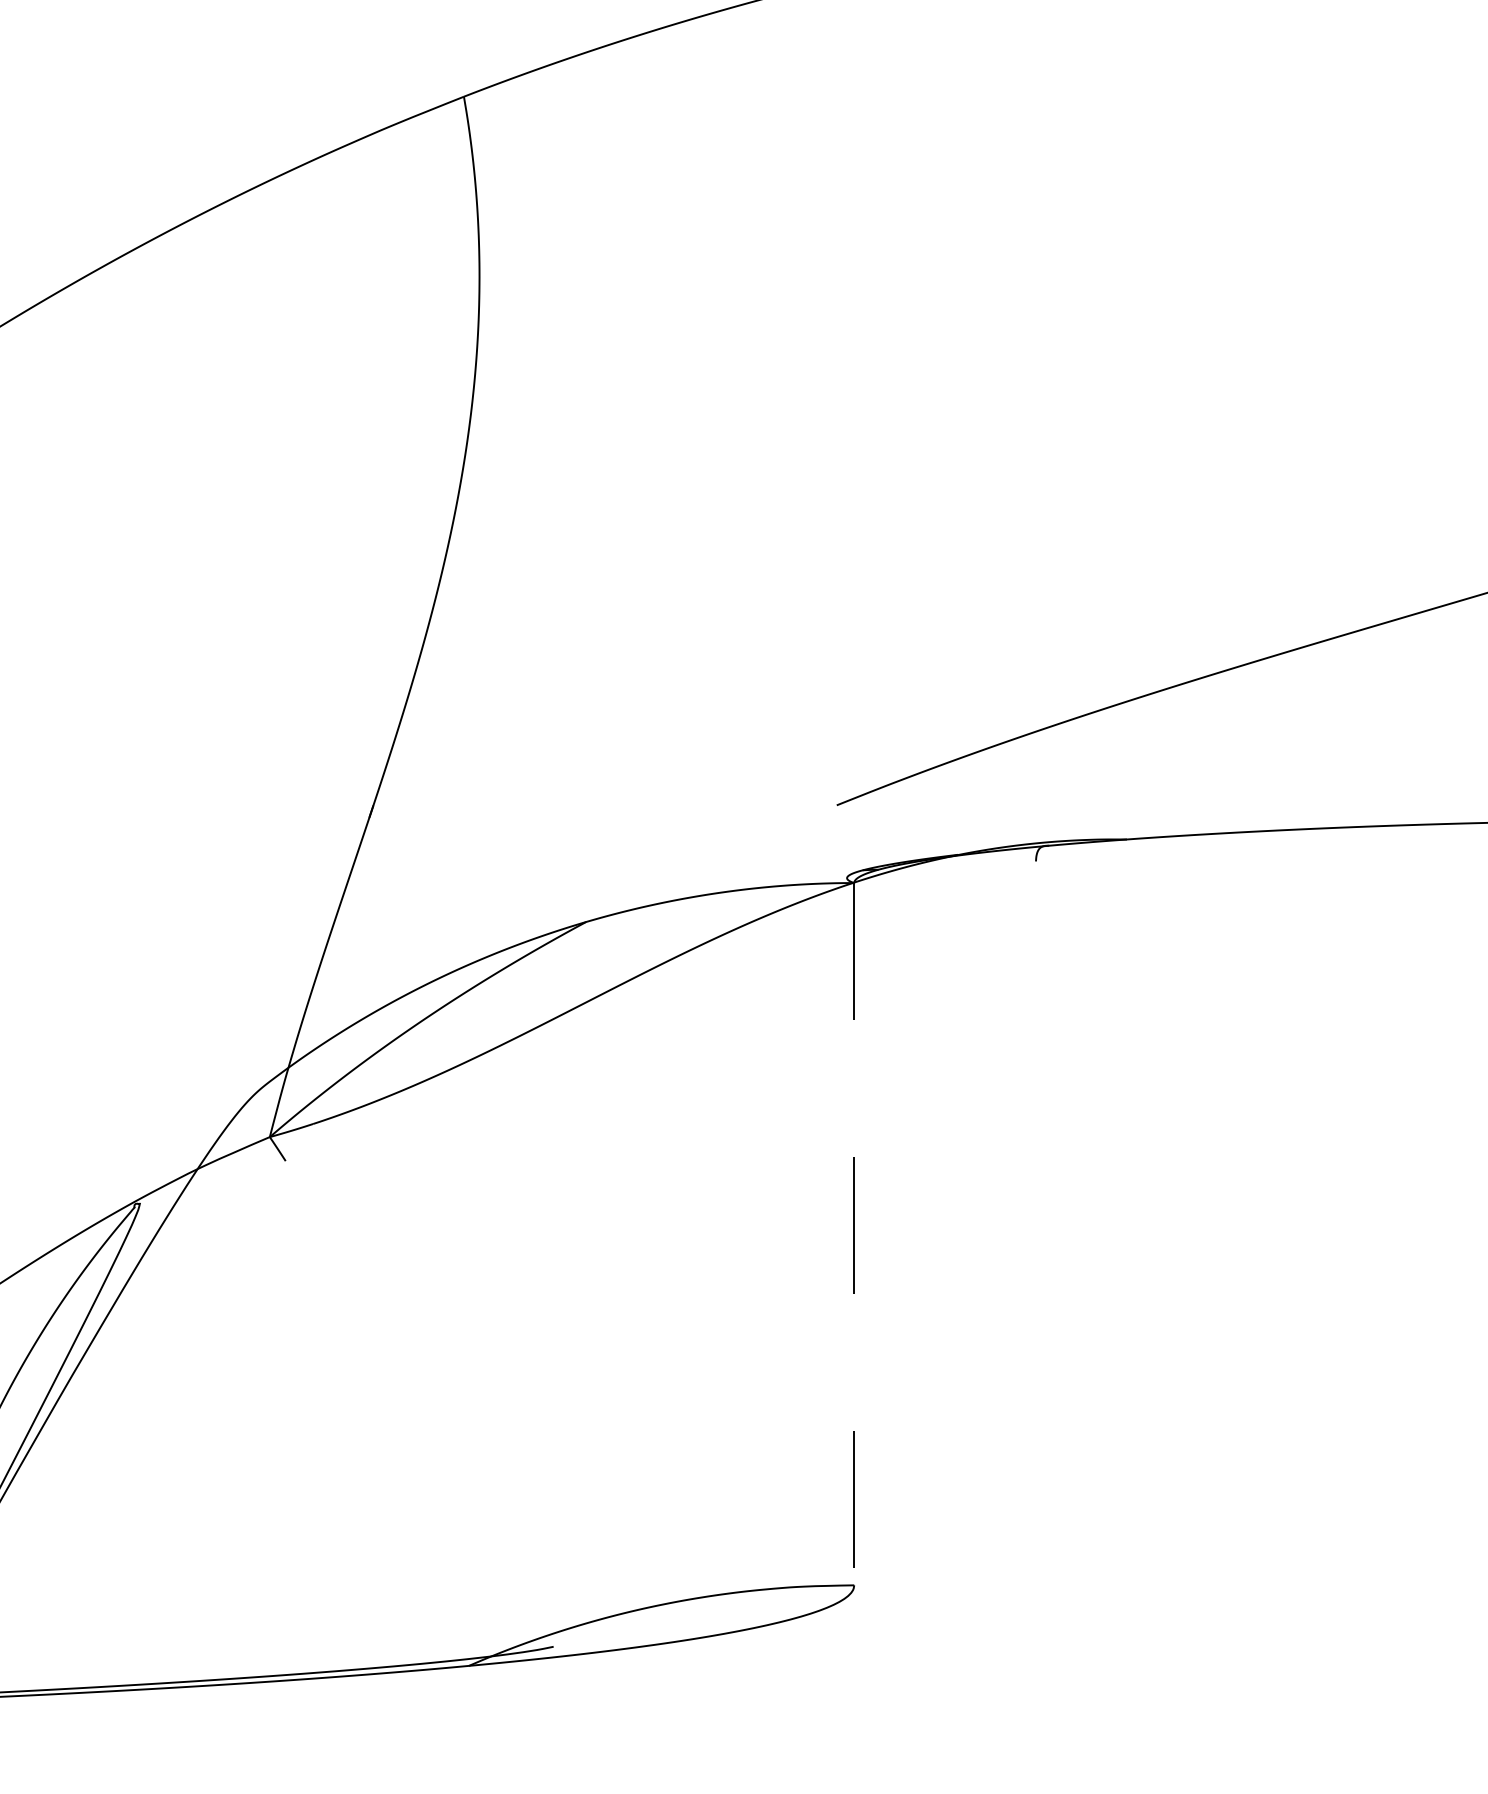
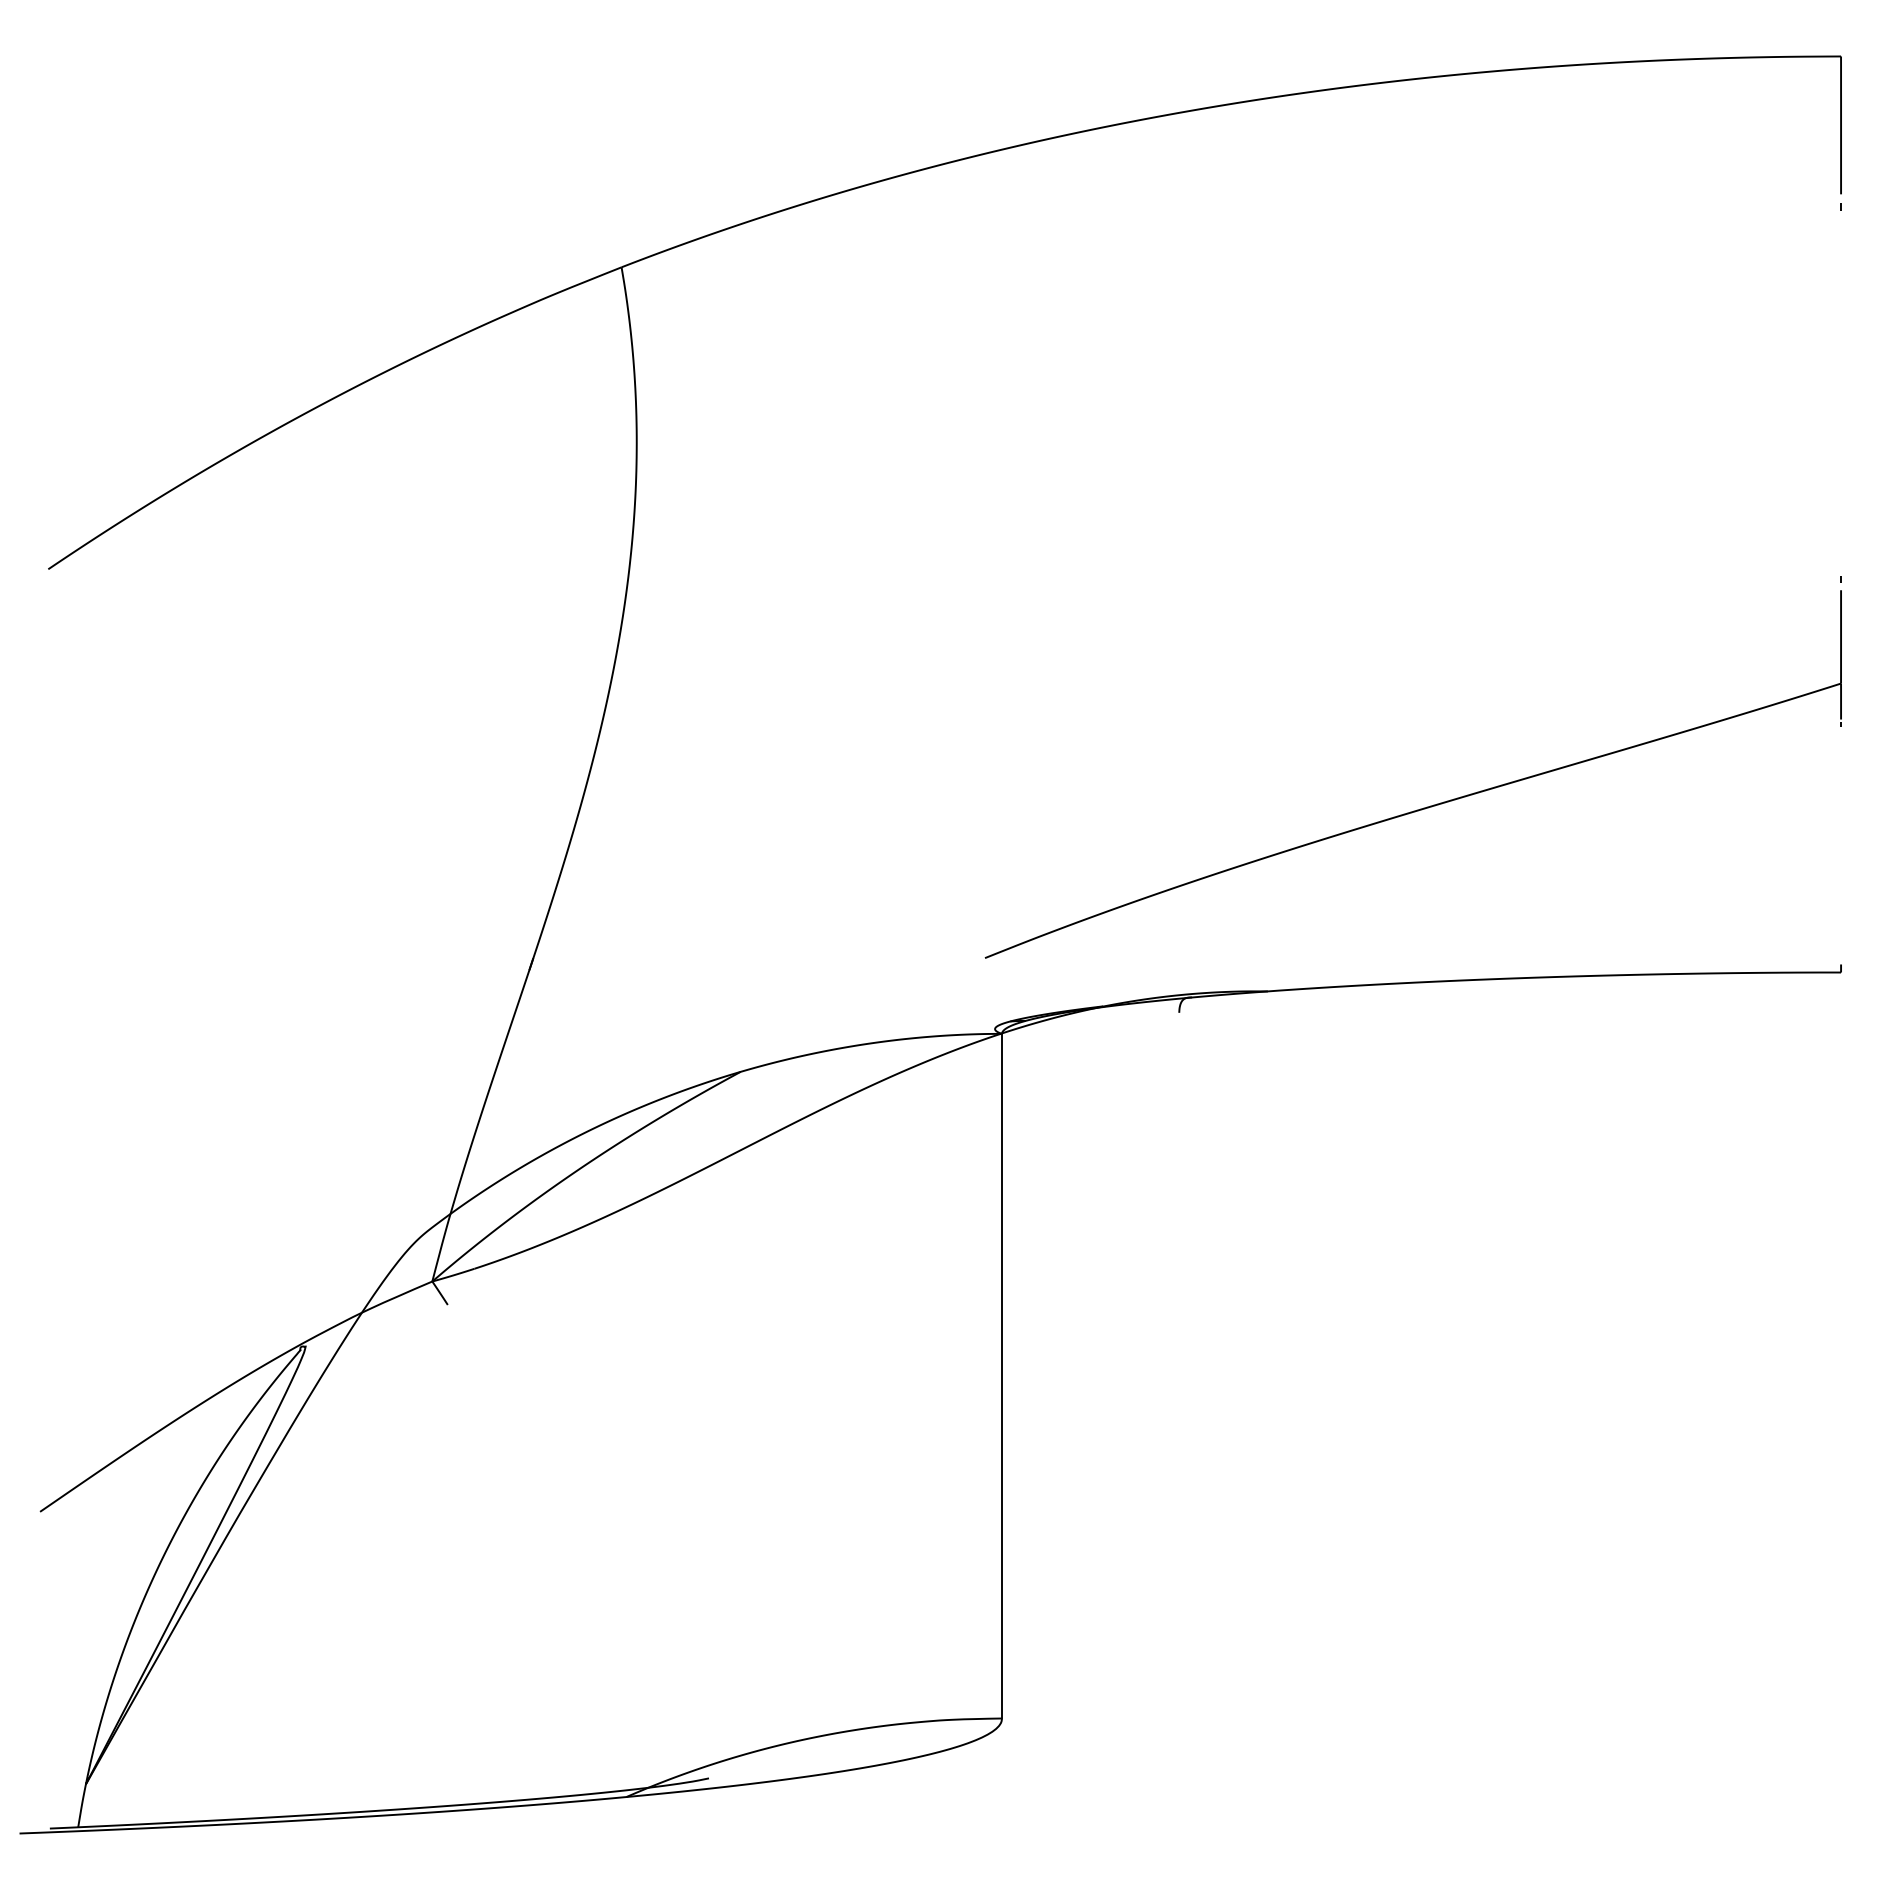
line: (854, 1234) -> (1002, 1376), dashed -> solid

